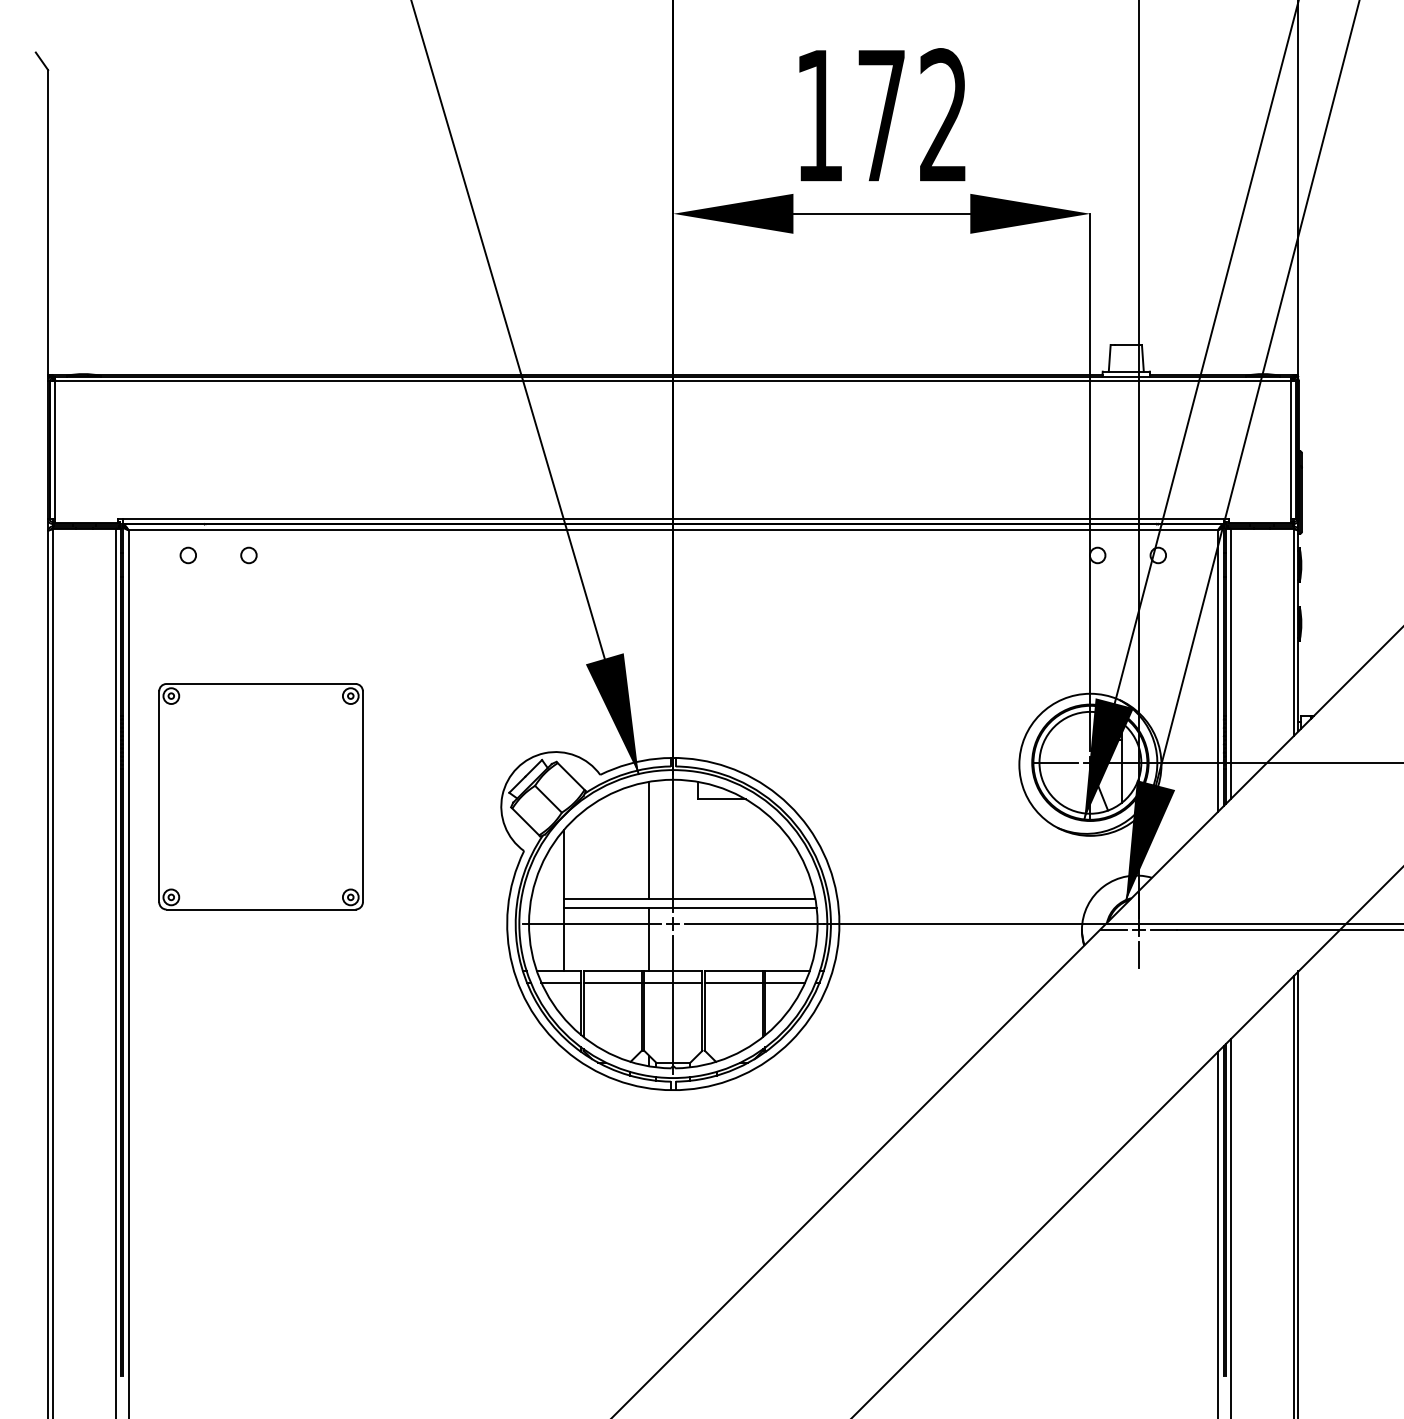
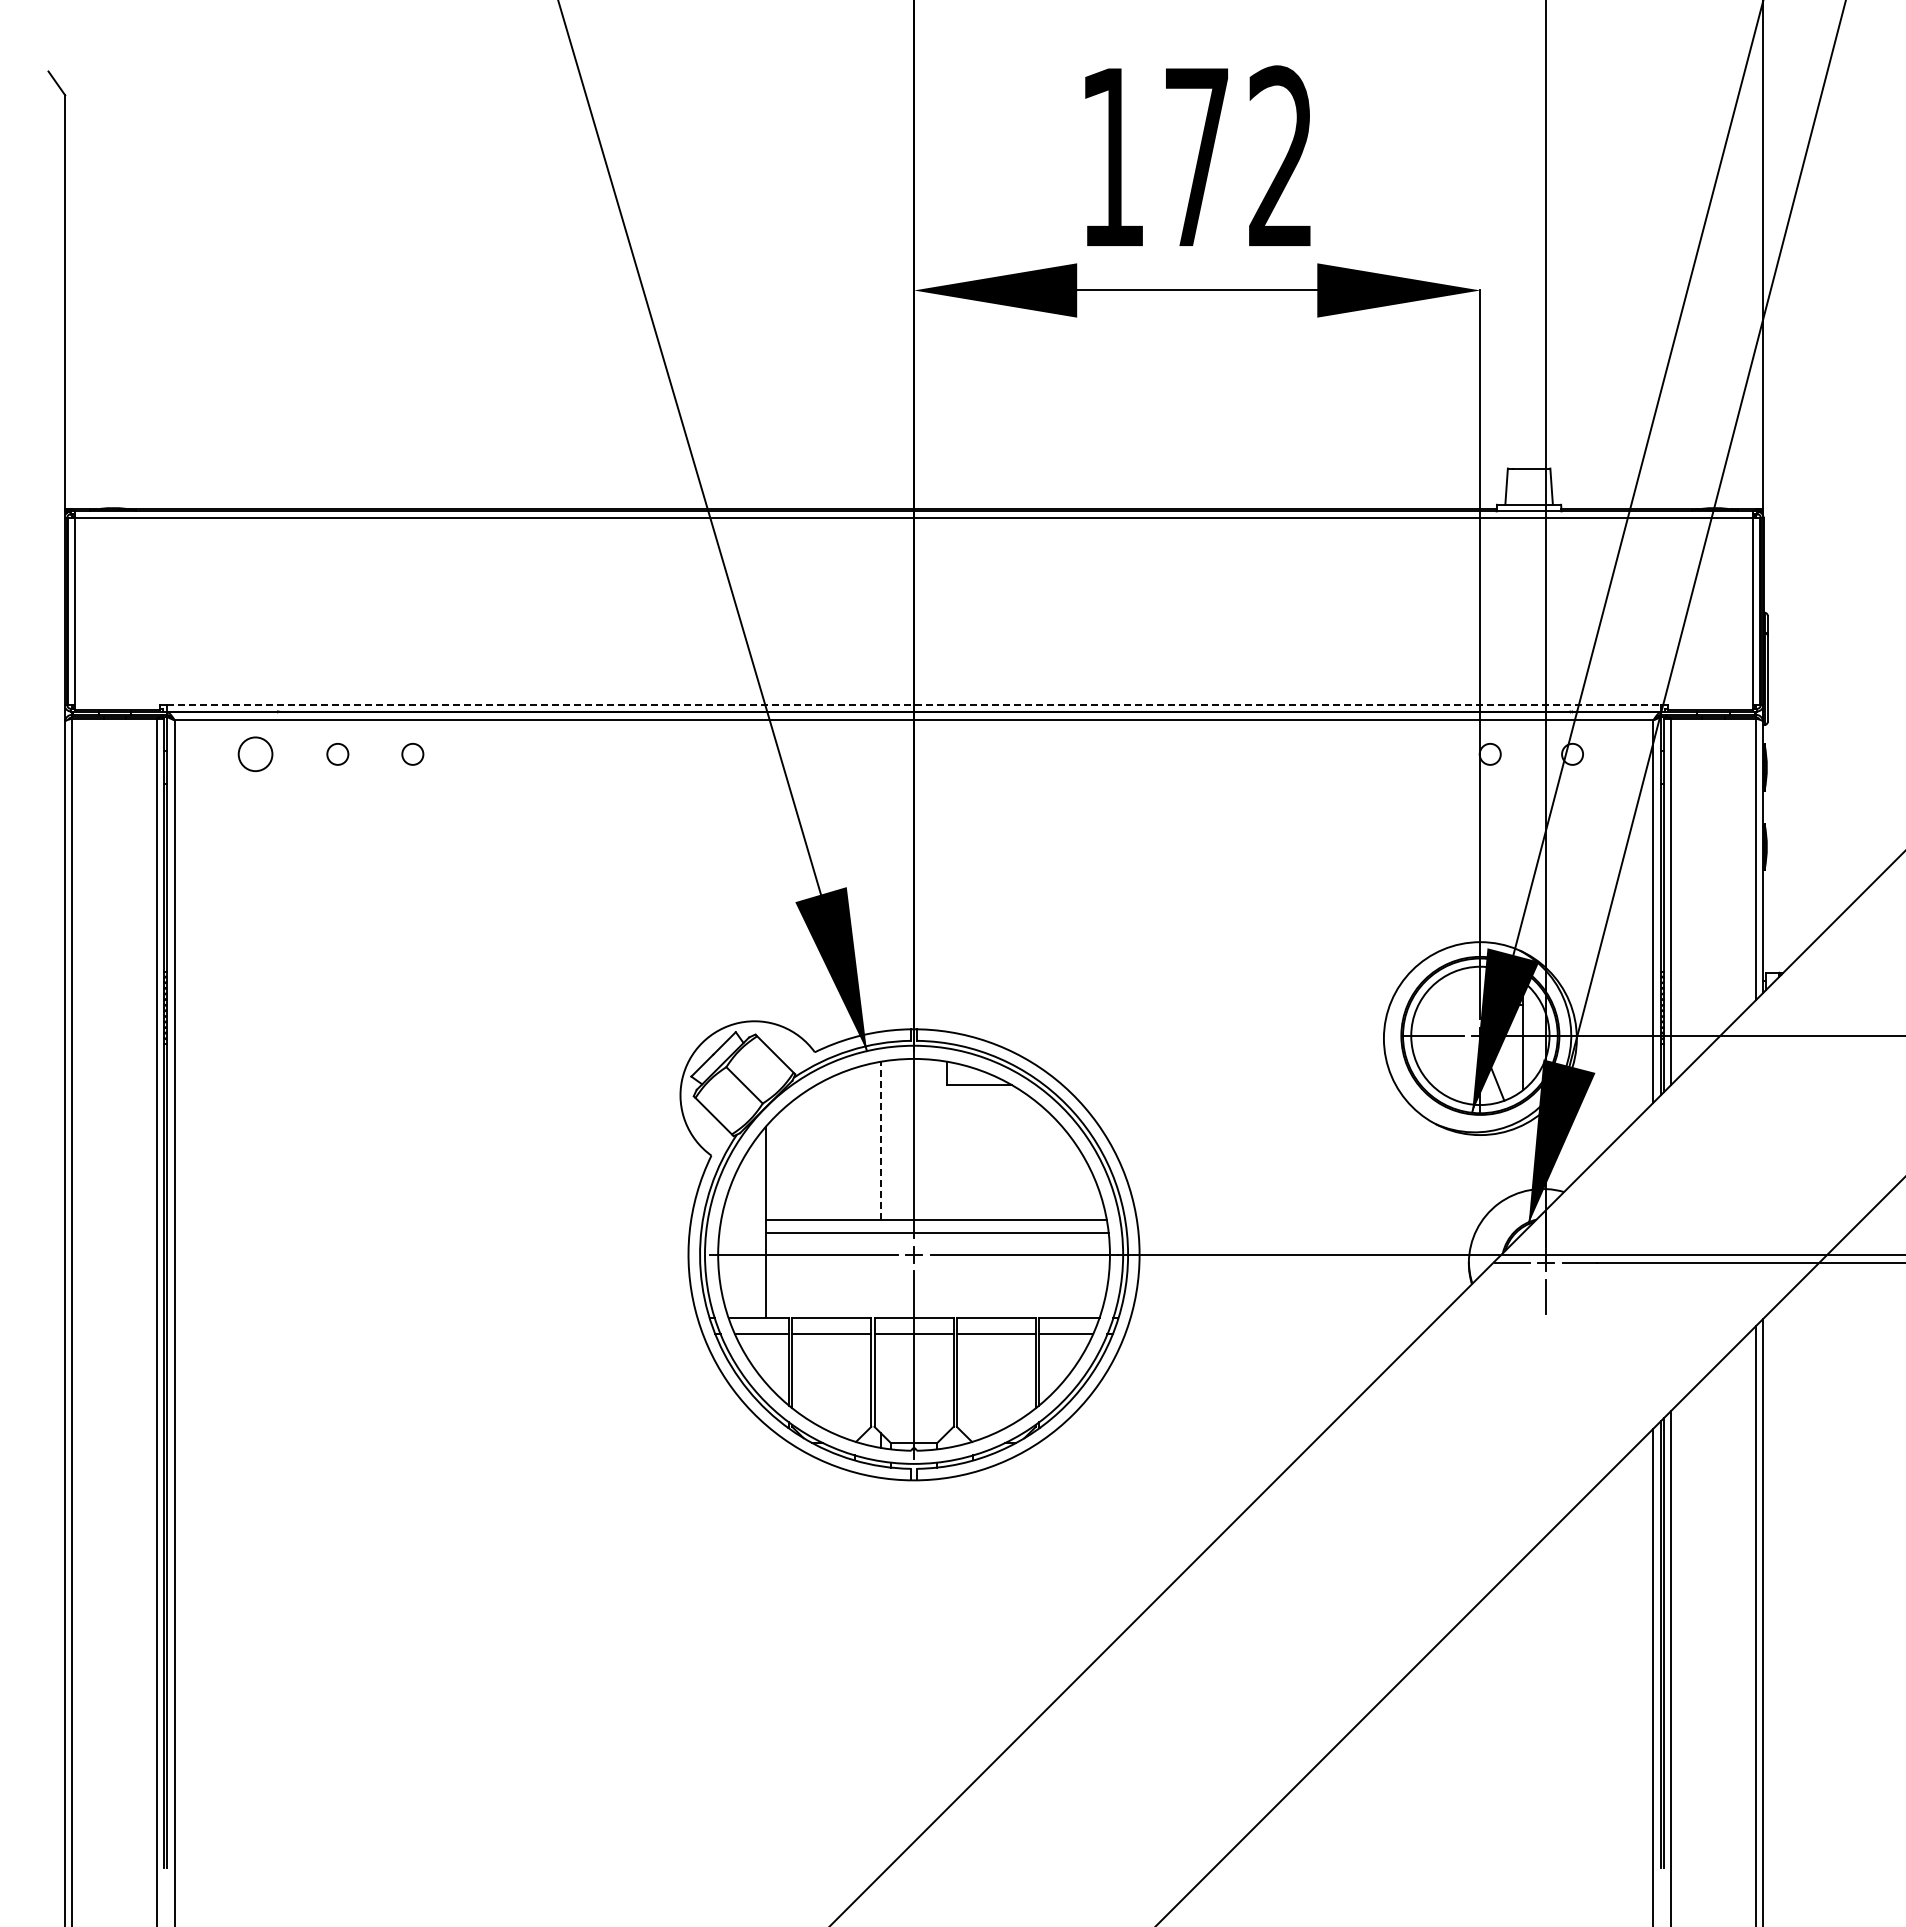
line: (673, 518) -> (914, 704), solid -> dashed
circle: (188, 555) -> (255, 754), size x1.6
circle: (303, 555) -> (412, 754), added
part: (261, 796) -> (354, 1081), removed
line: (649, 839) -> (881, 1140), solid -> dashed
line: (649, 939) -> (881, 1275), removed

